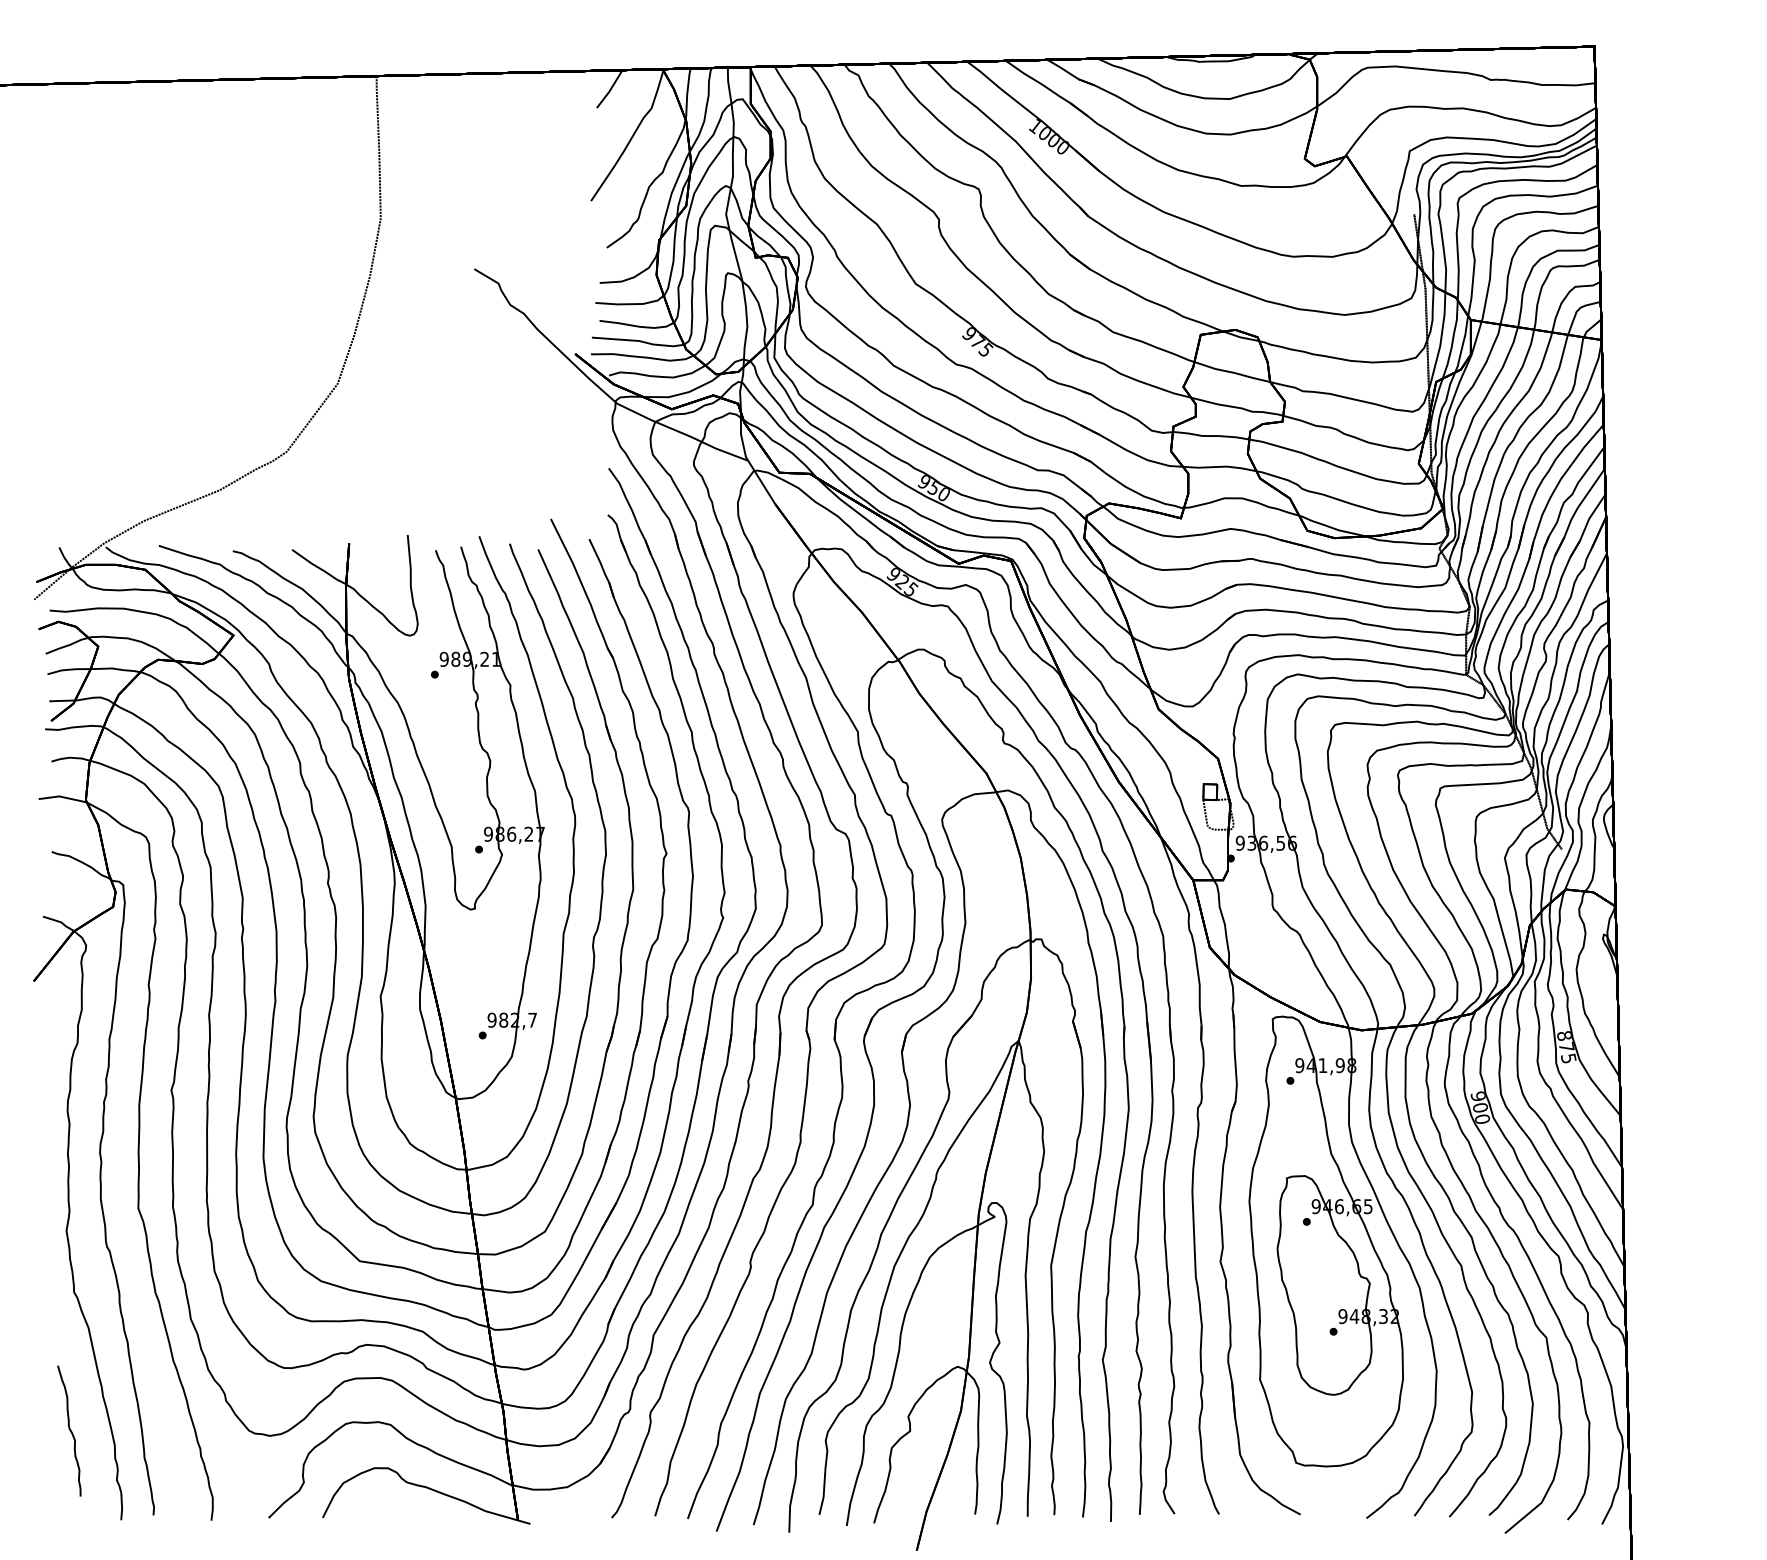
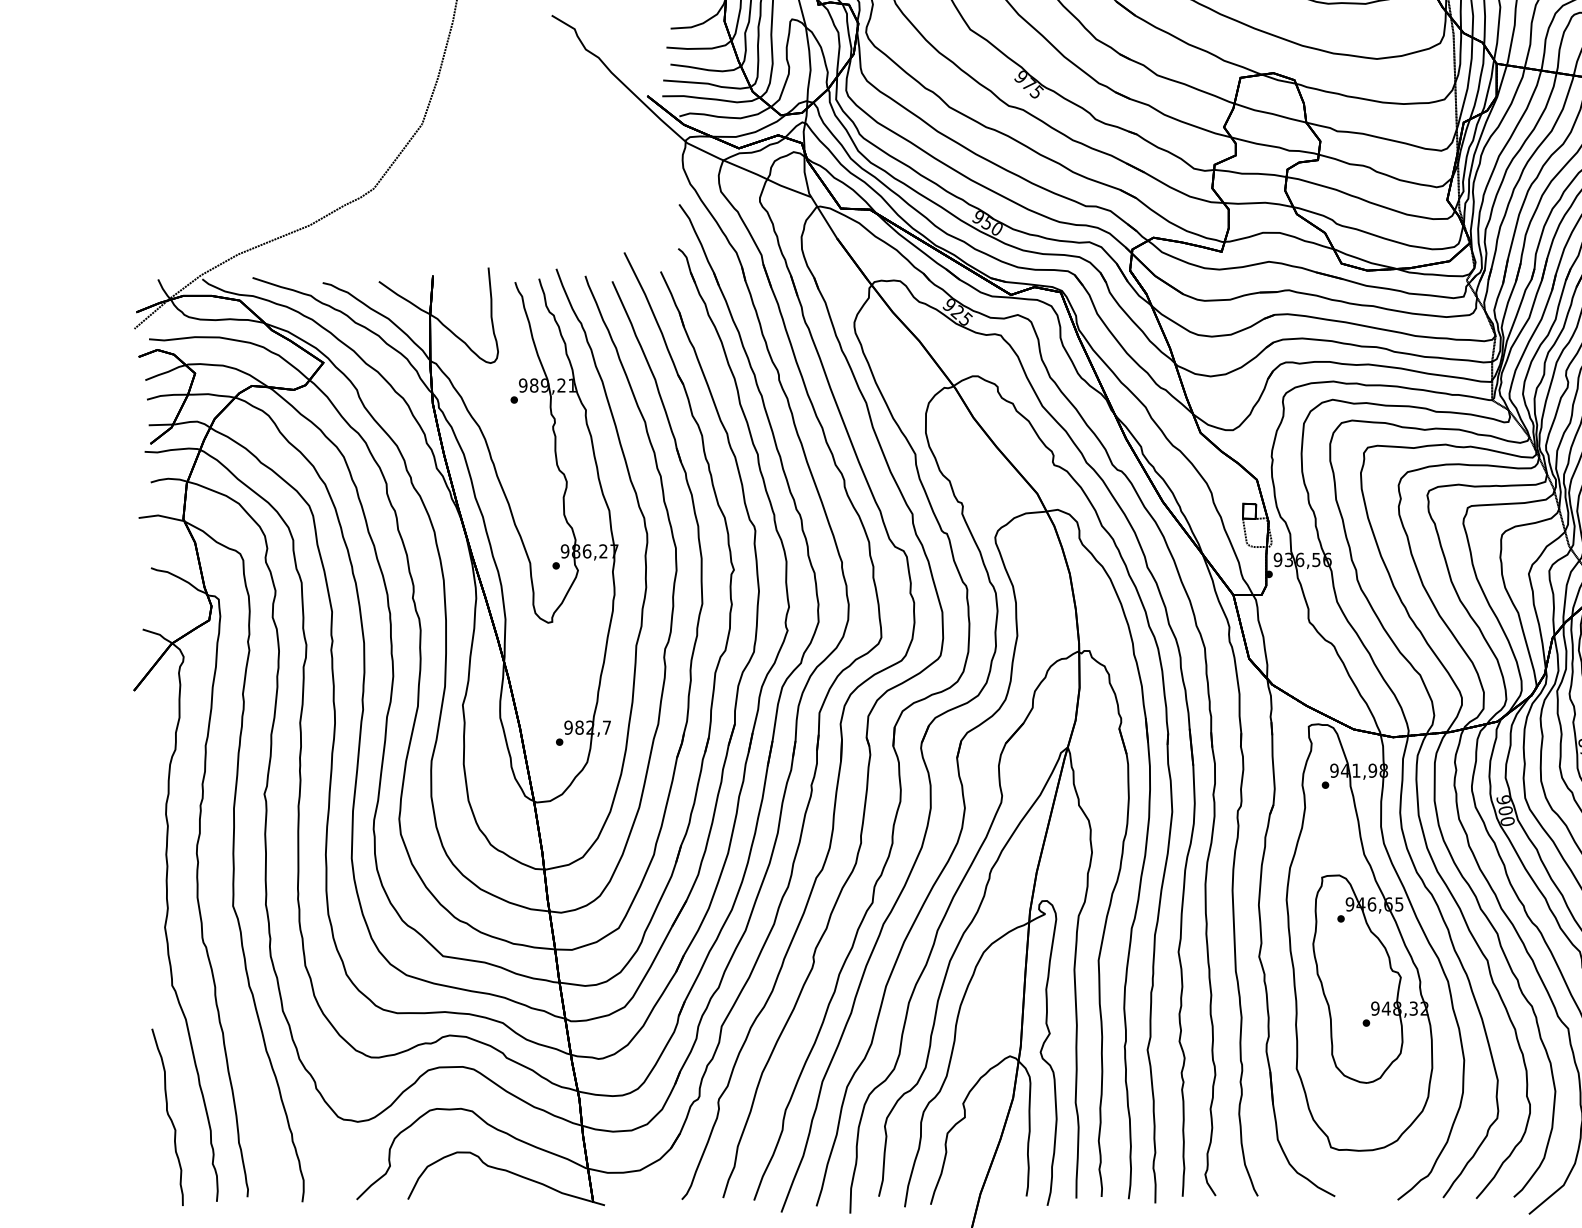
part: (69, 1430) -> (167, 1116), size x1.43

